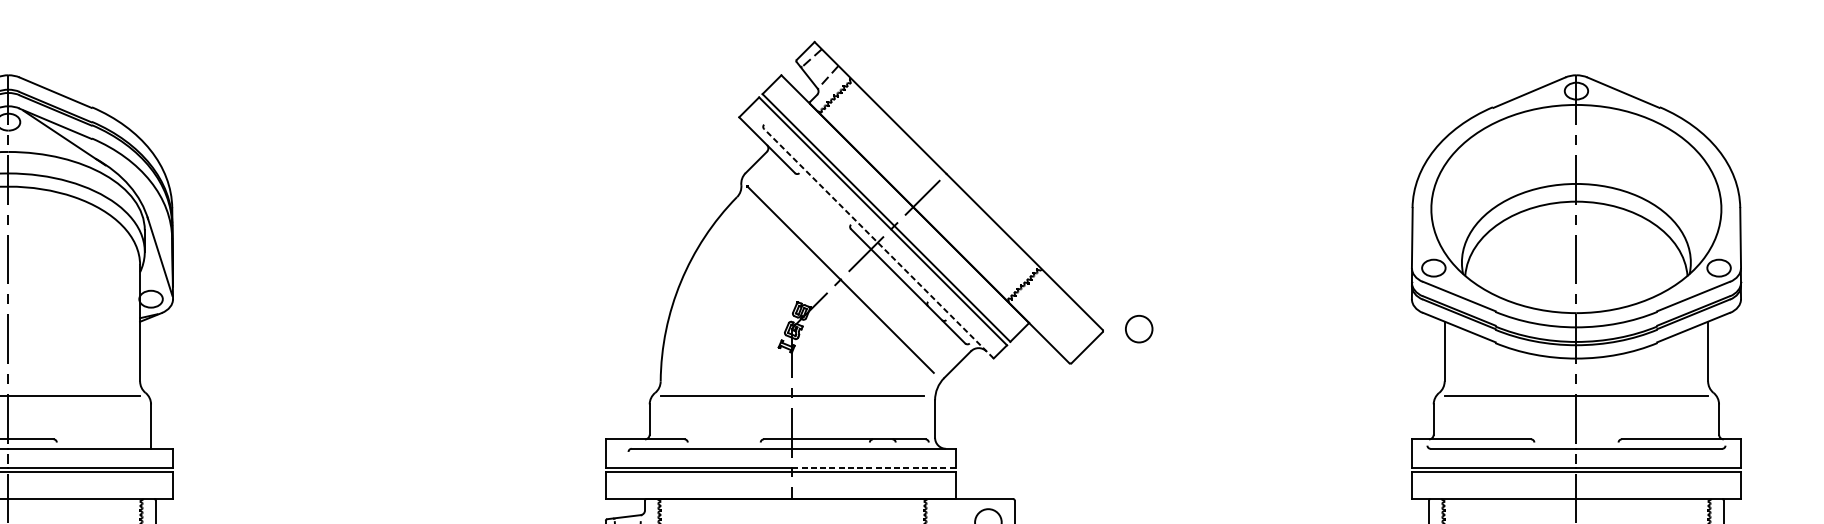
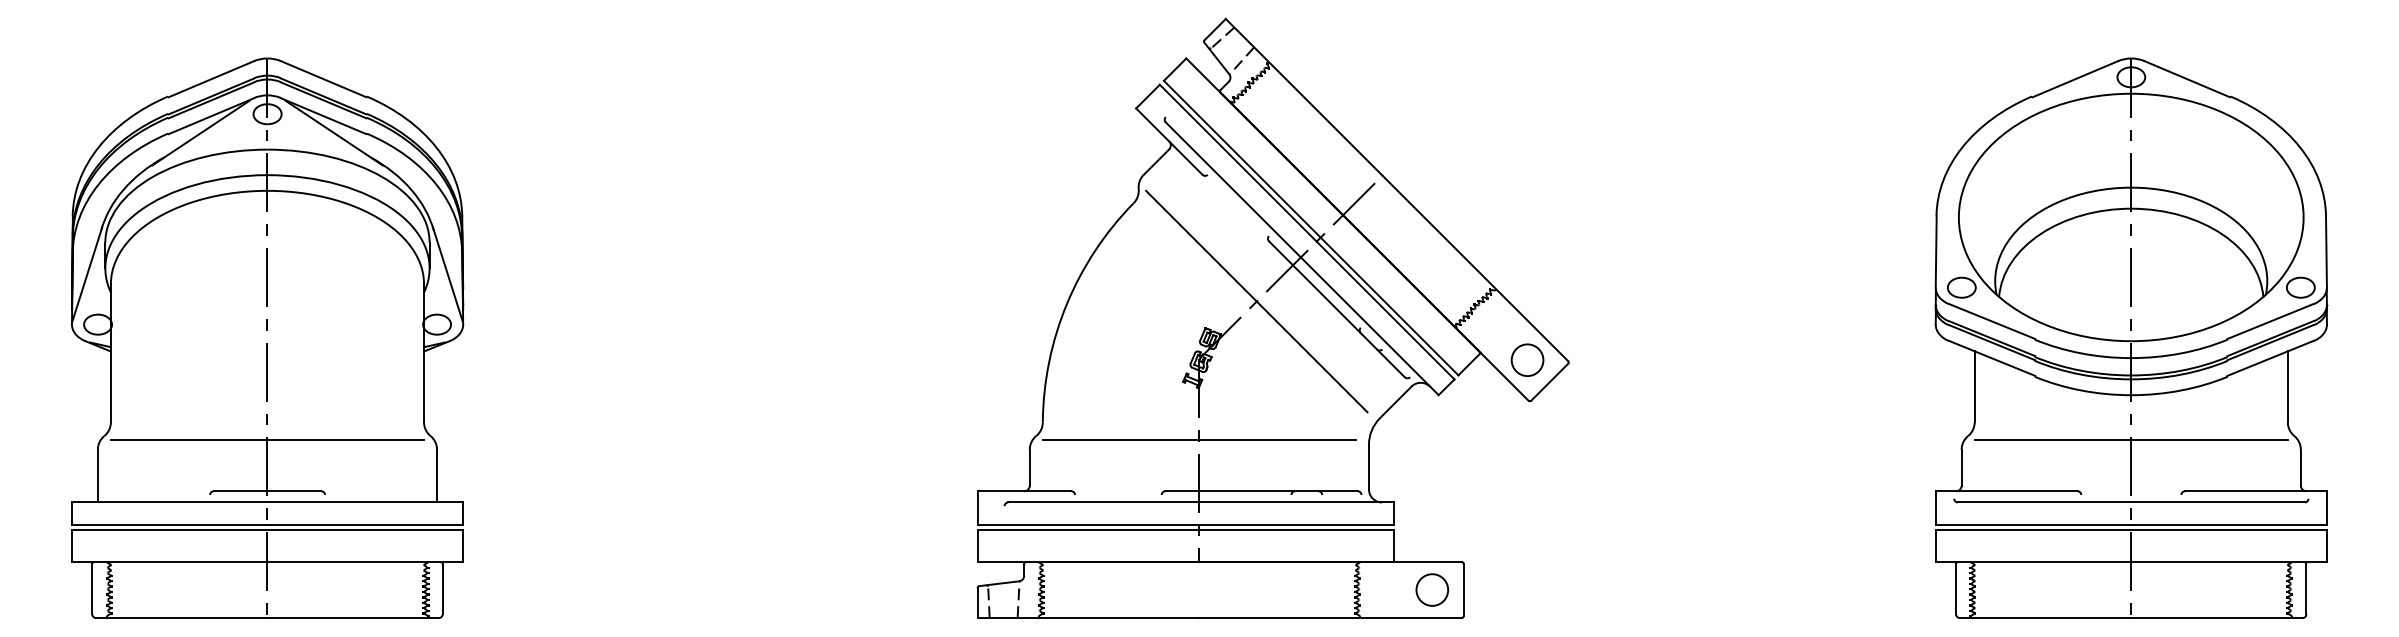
line: (879, 243) -> (1302, 258), dashed -> solid
circle: (1139, 328) -> (1527, 359), moved
line: (874, 467) -> (1297, 524), dashed -> solid

